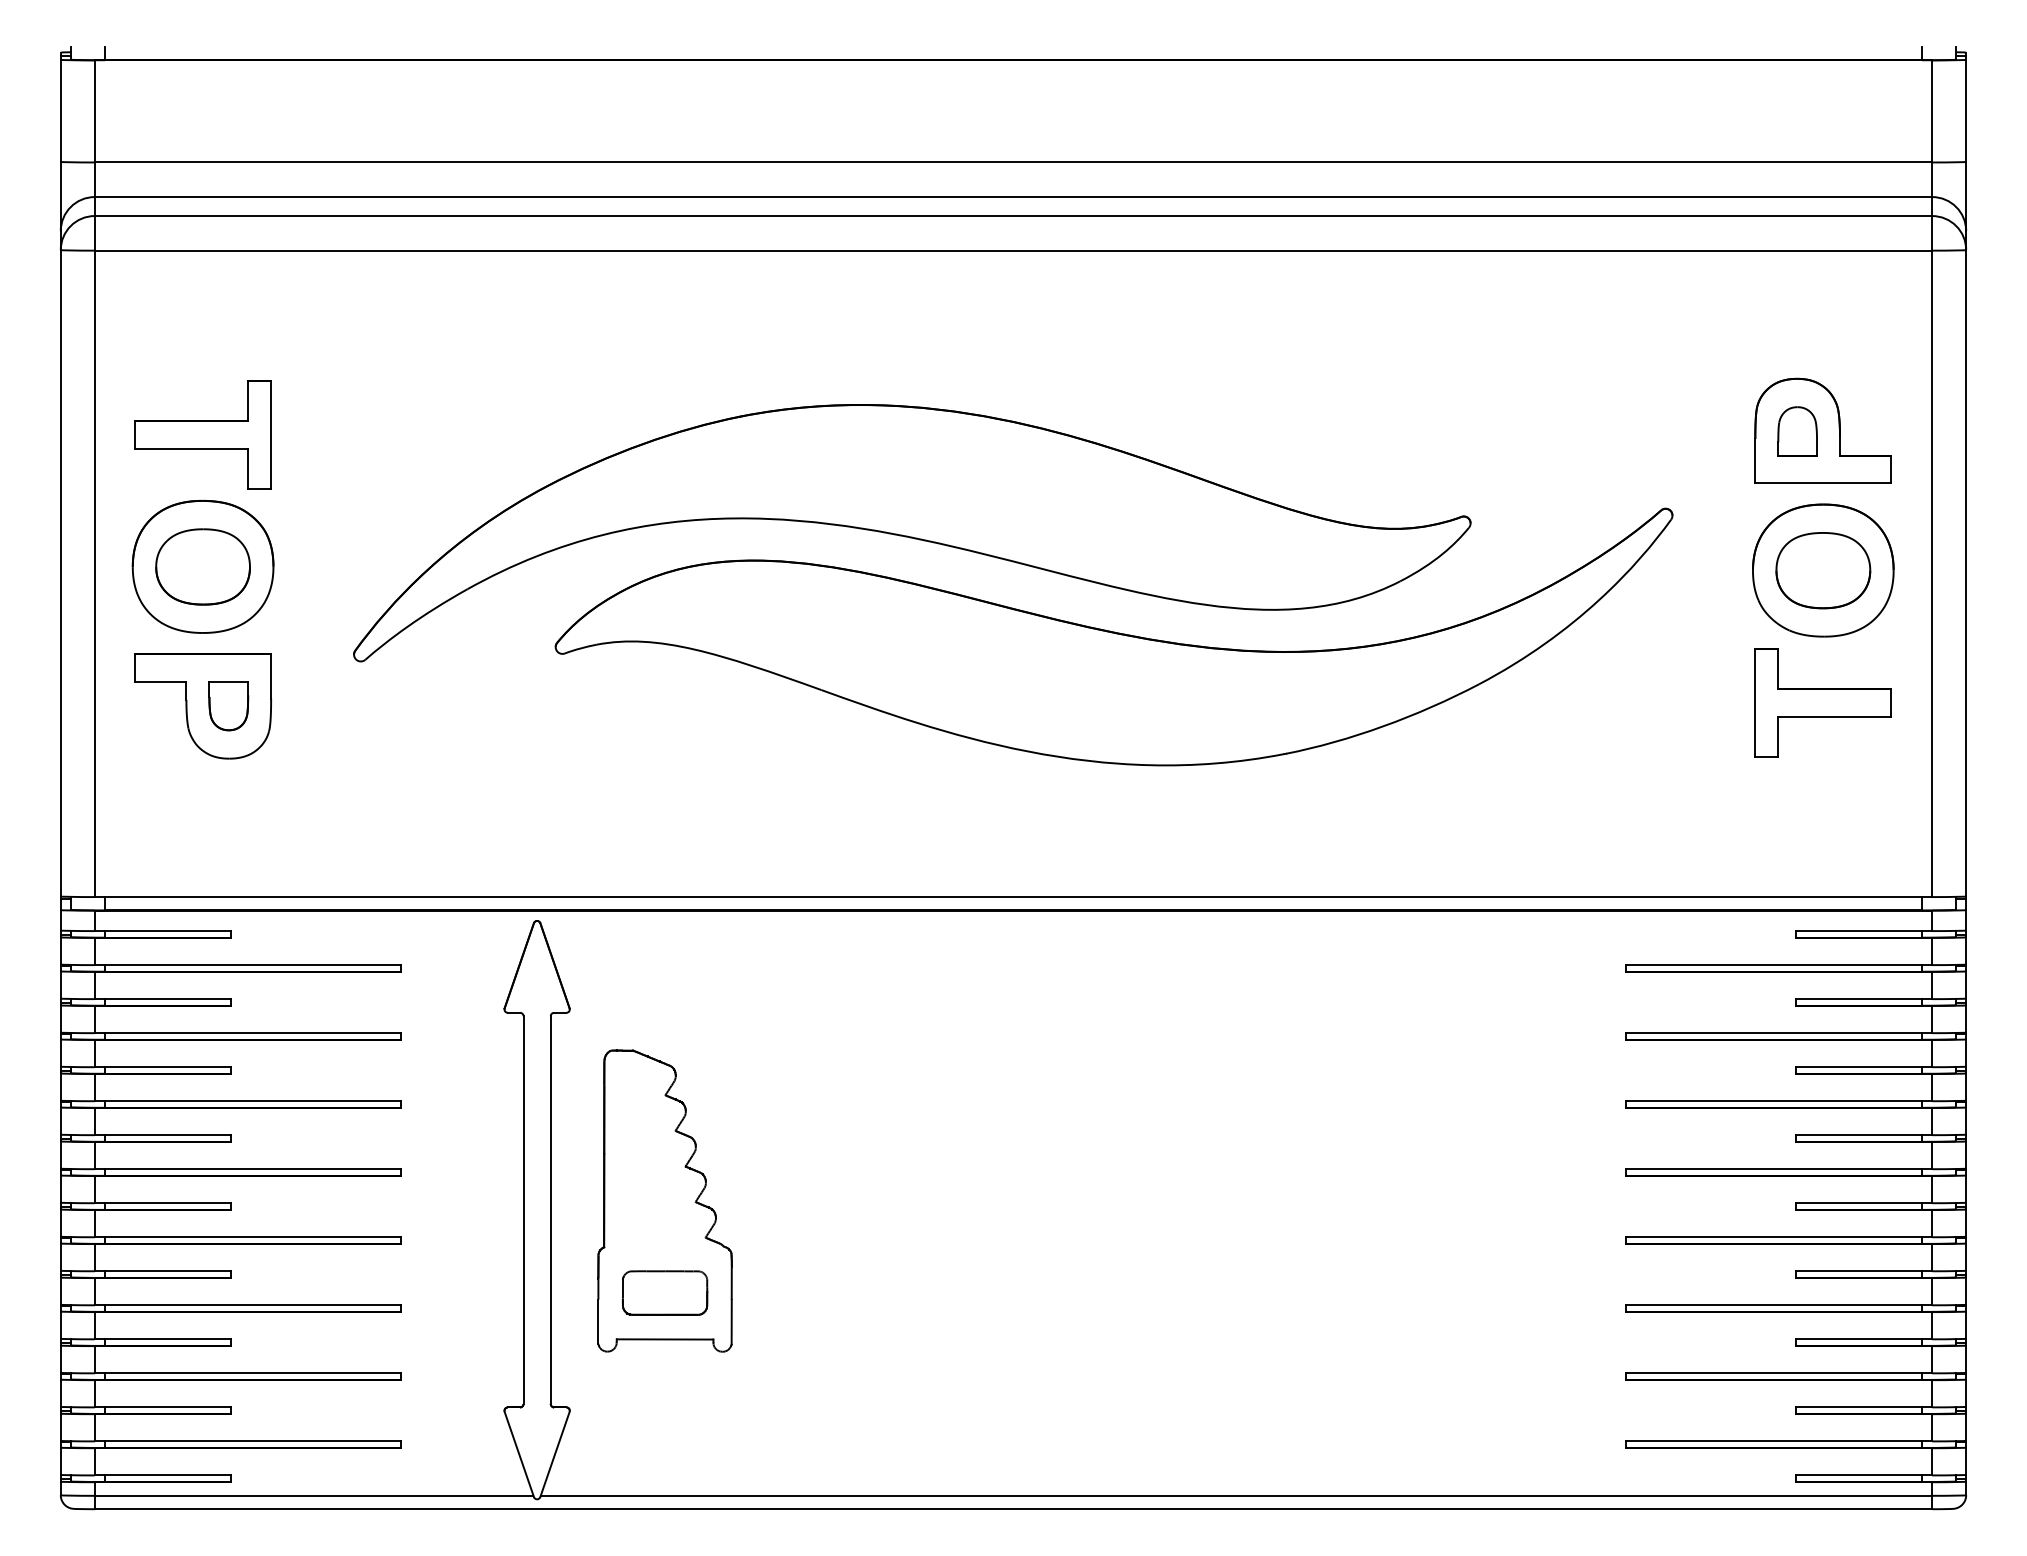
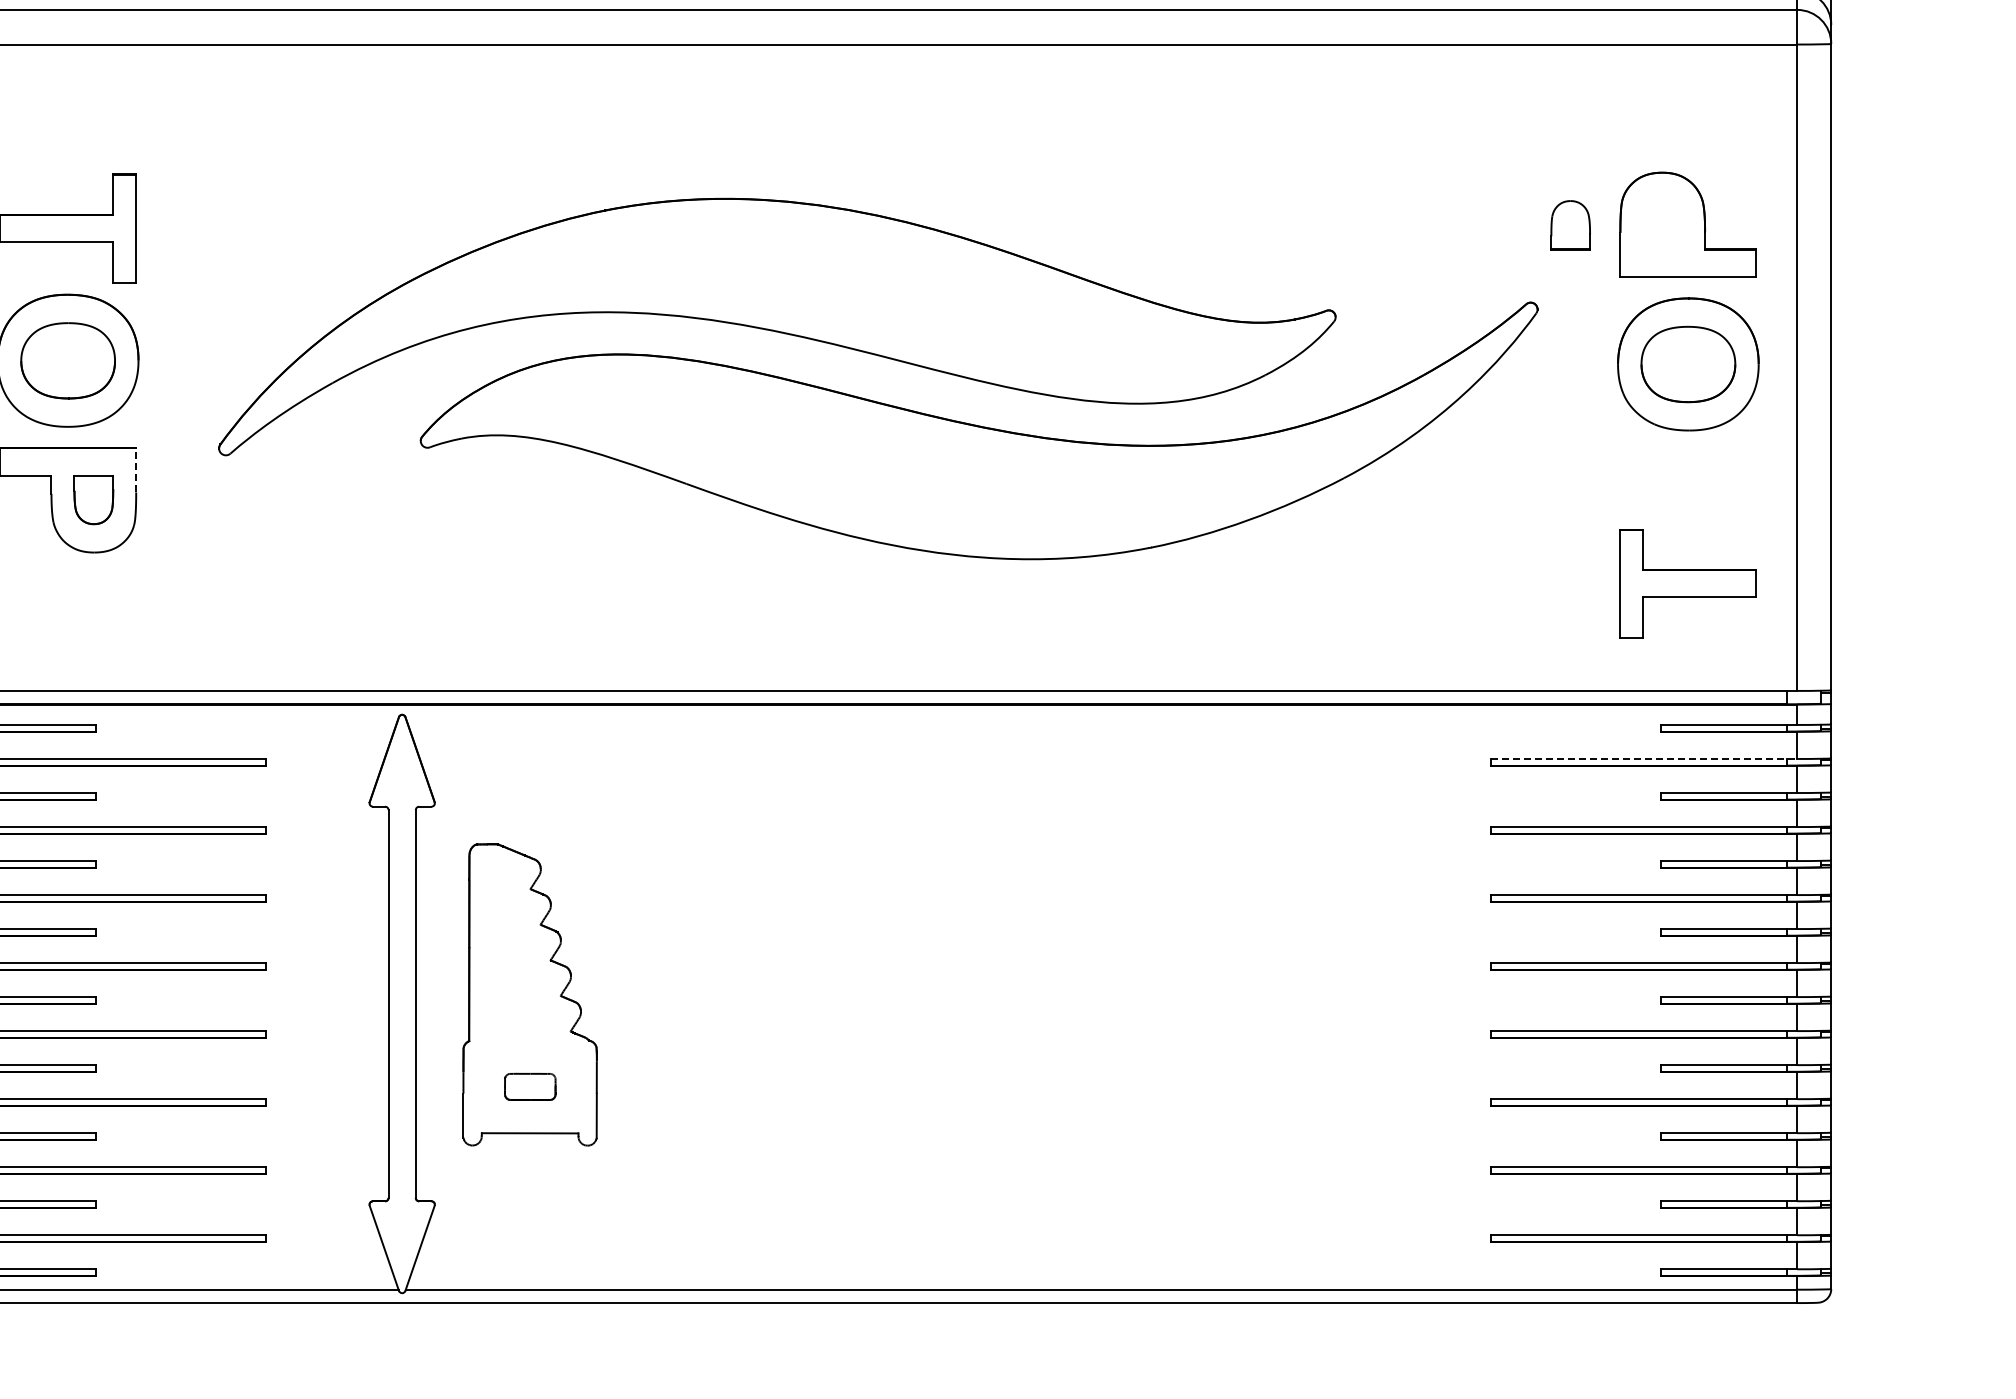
part: (1797, 431) -> (1570, 225), moved
line: (271, 675) -> (136, 469), solid -> dashed
part: (1822, 702) -> (1687, 583), moved
line: (1779, 965) -> (1644, 759), solid -> dashed
part: (665, 1292) -> (530, 1086), size x0.6

